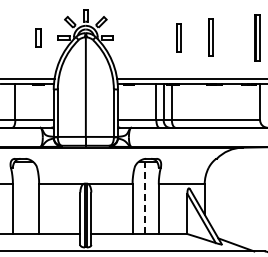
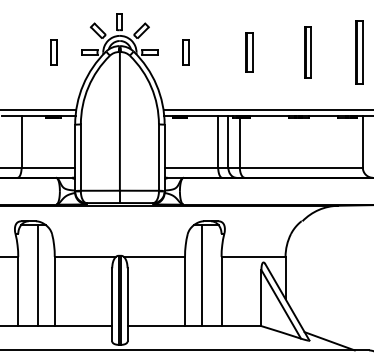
part: (133, 37) -> (186, 52), added
part: (210, 37) -> (307, 52), moved
line: (26, 197) -> (37, 275), added
line: (144, 197) -> (201, 275), dashed -> solid

